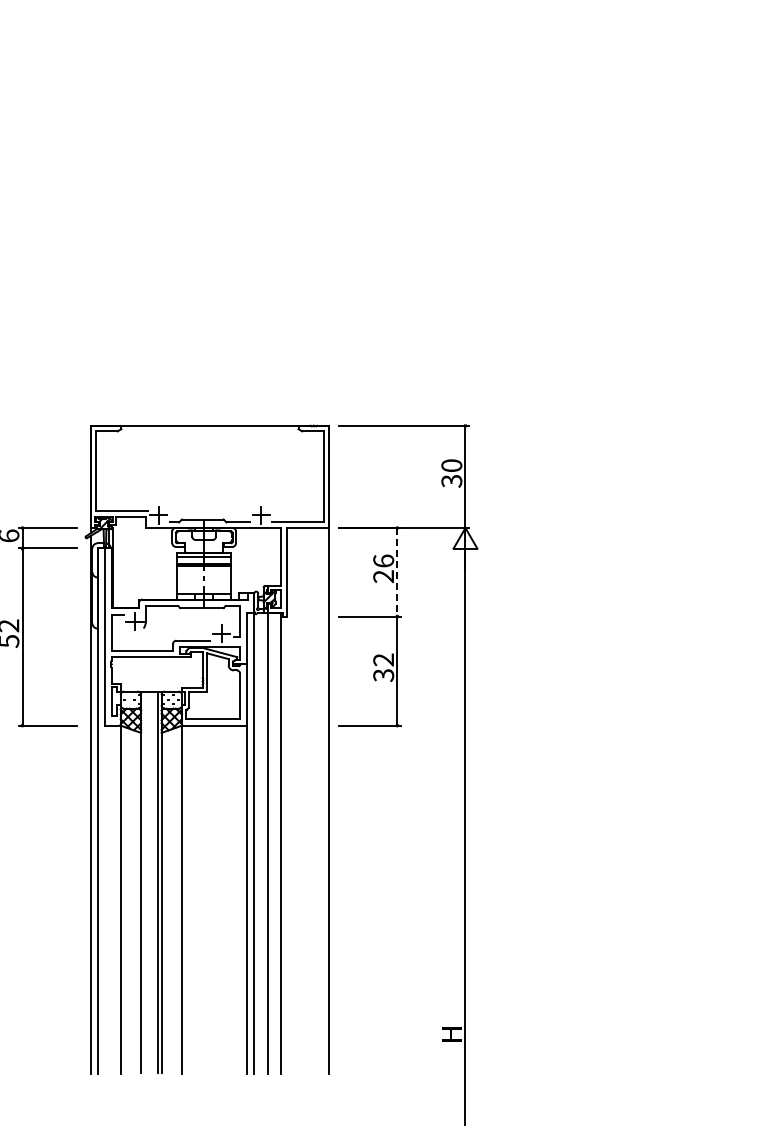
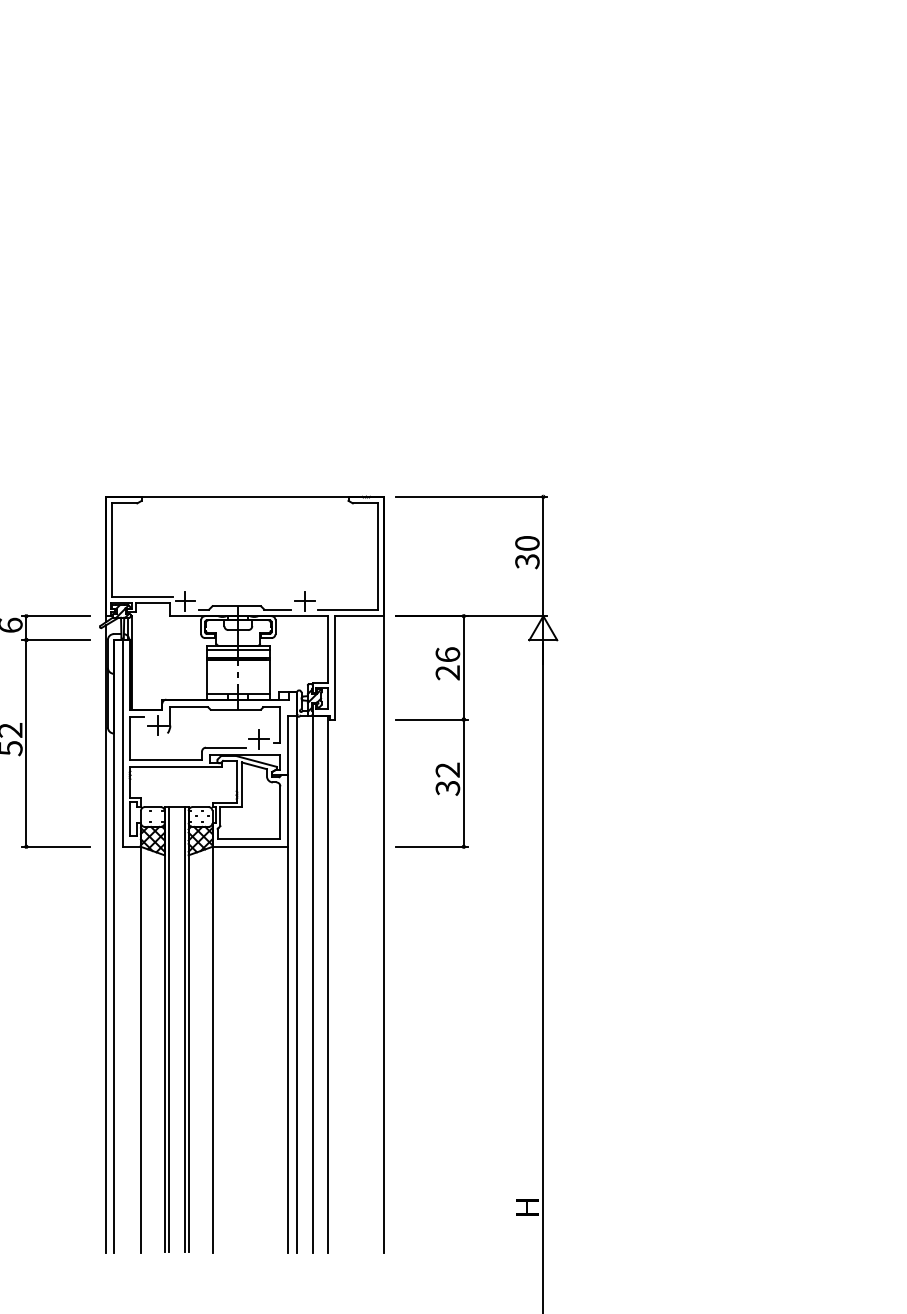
line: (397, 572) -> (464, 668), dashed -> solid
line: (144, 882) -> (168, 1029), added

